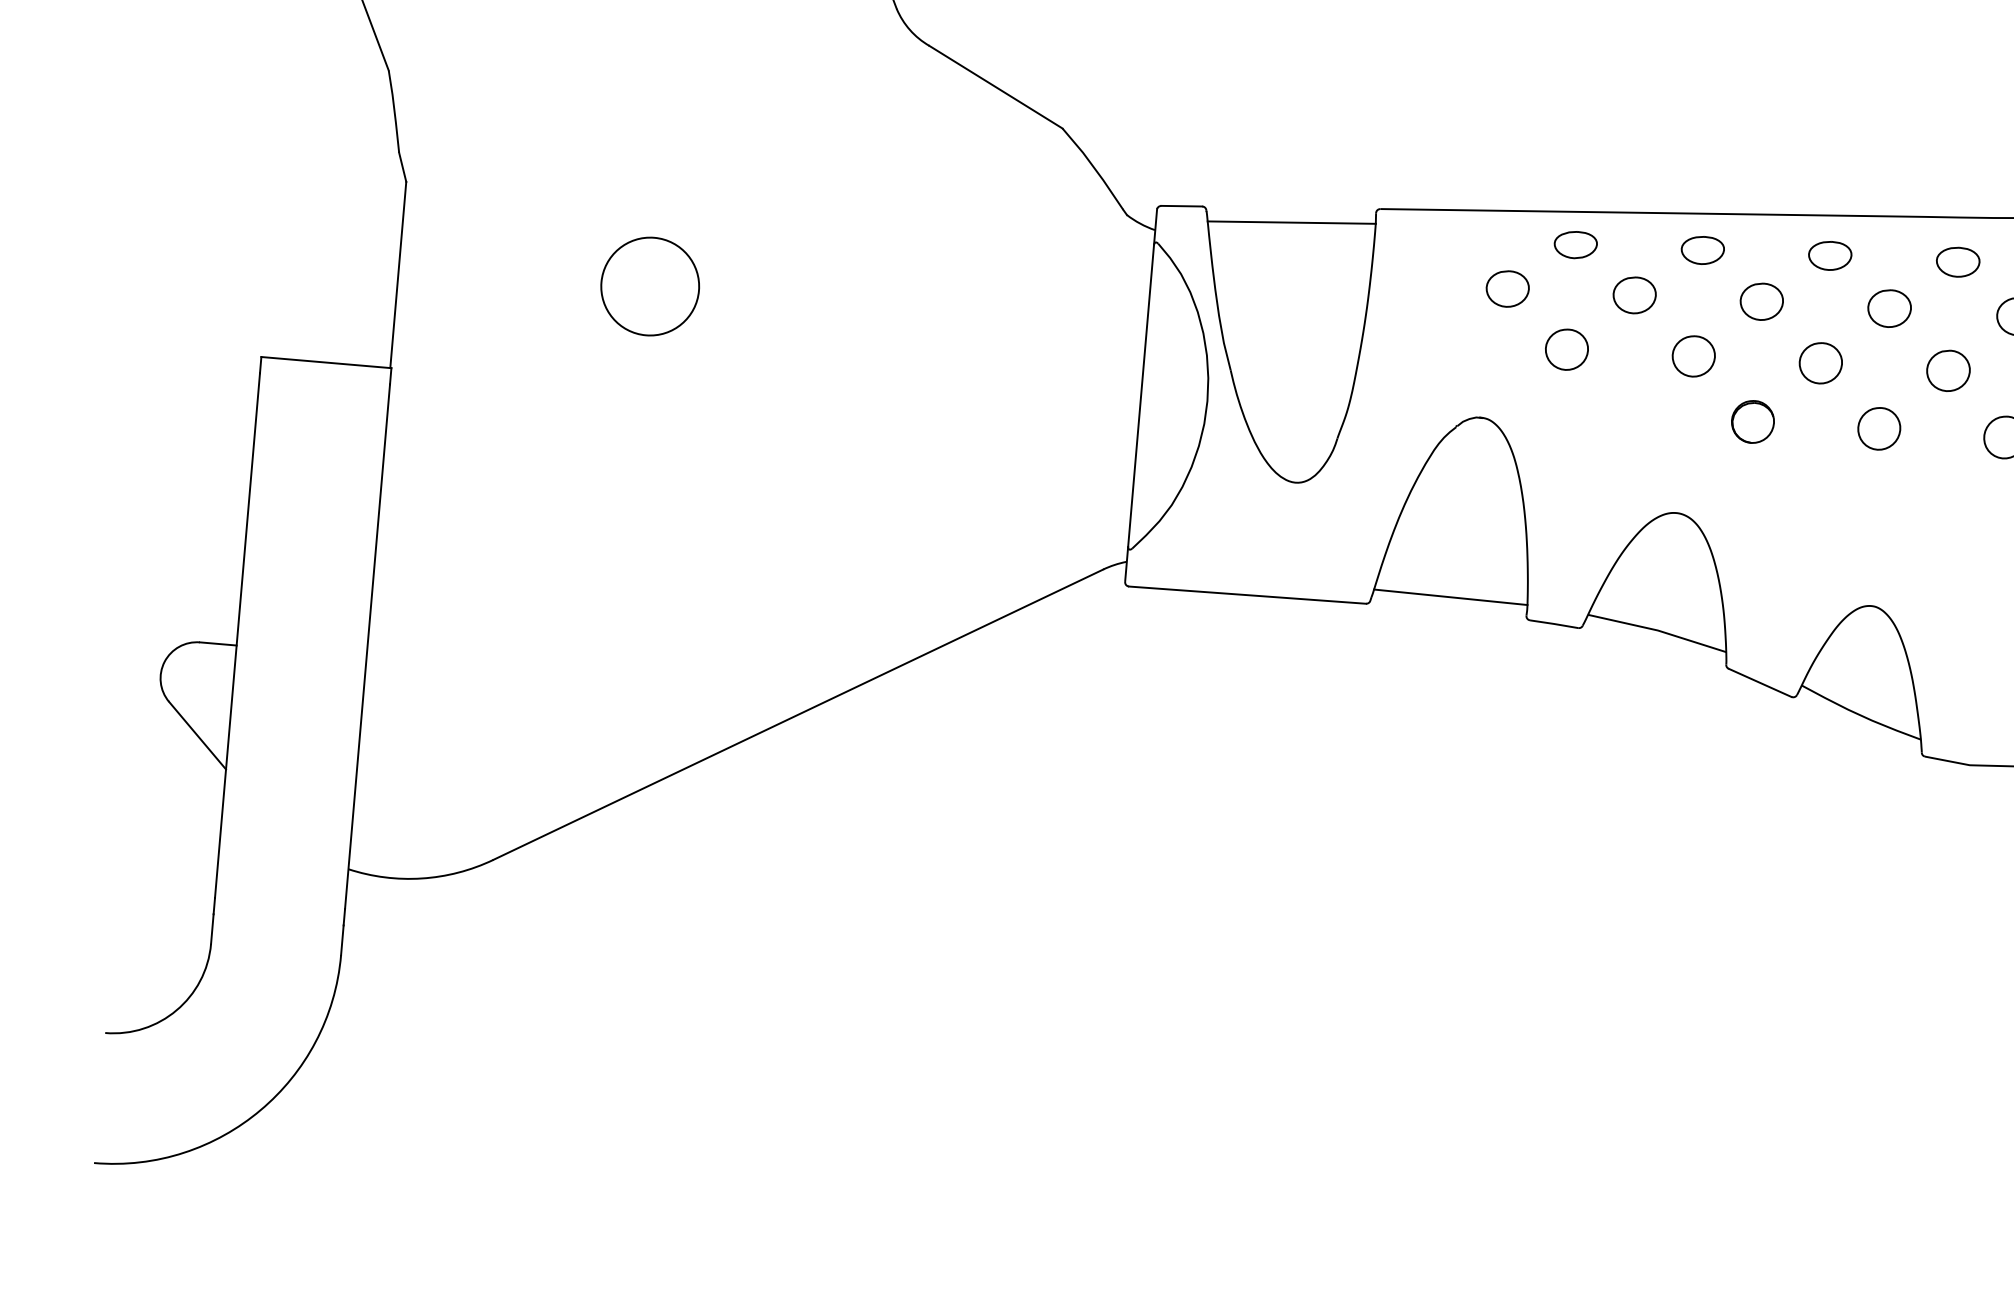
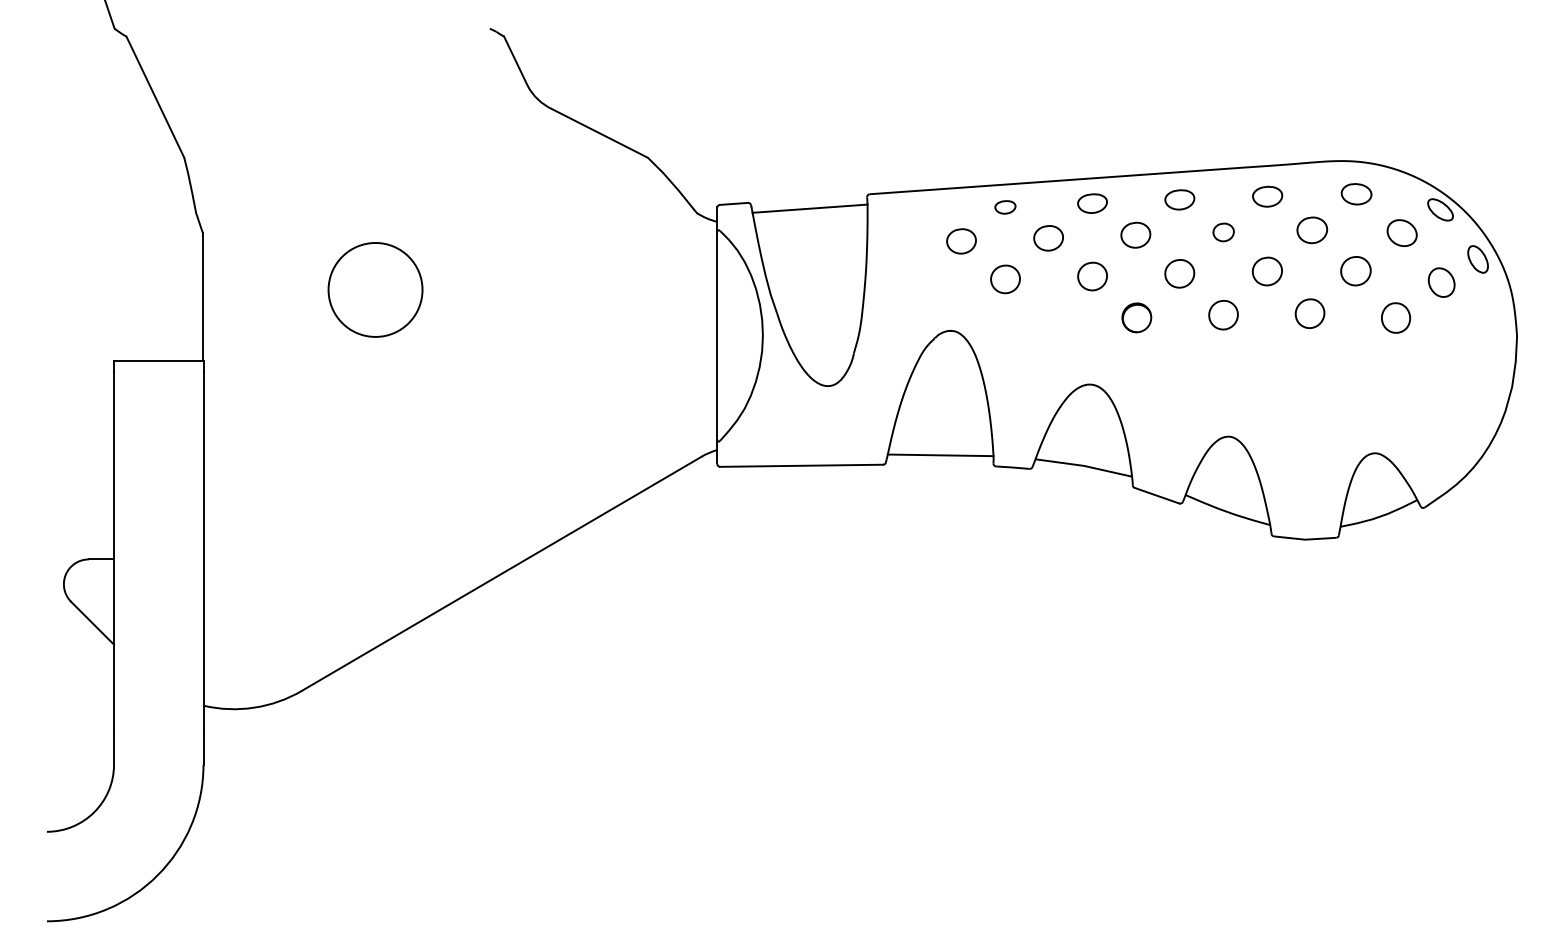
part: (1575, 245) -> (1005, 207), size x0.7
circle: (650, 285) -> (375, 289), size x1.4
part: (1889, 308) -> (1223, 232), size x0.7

